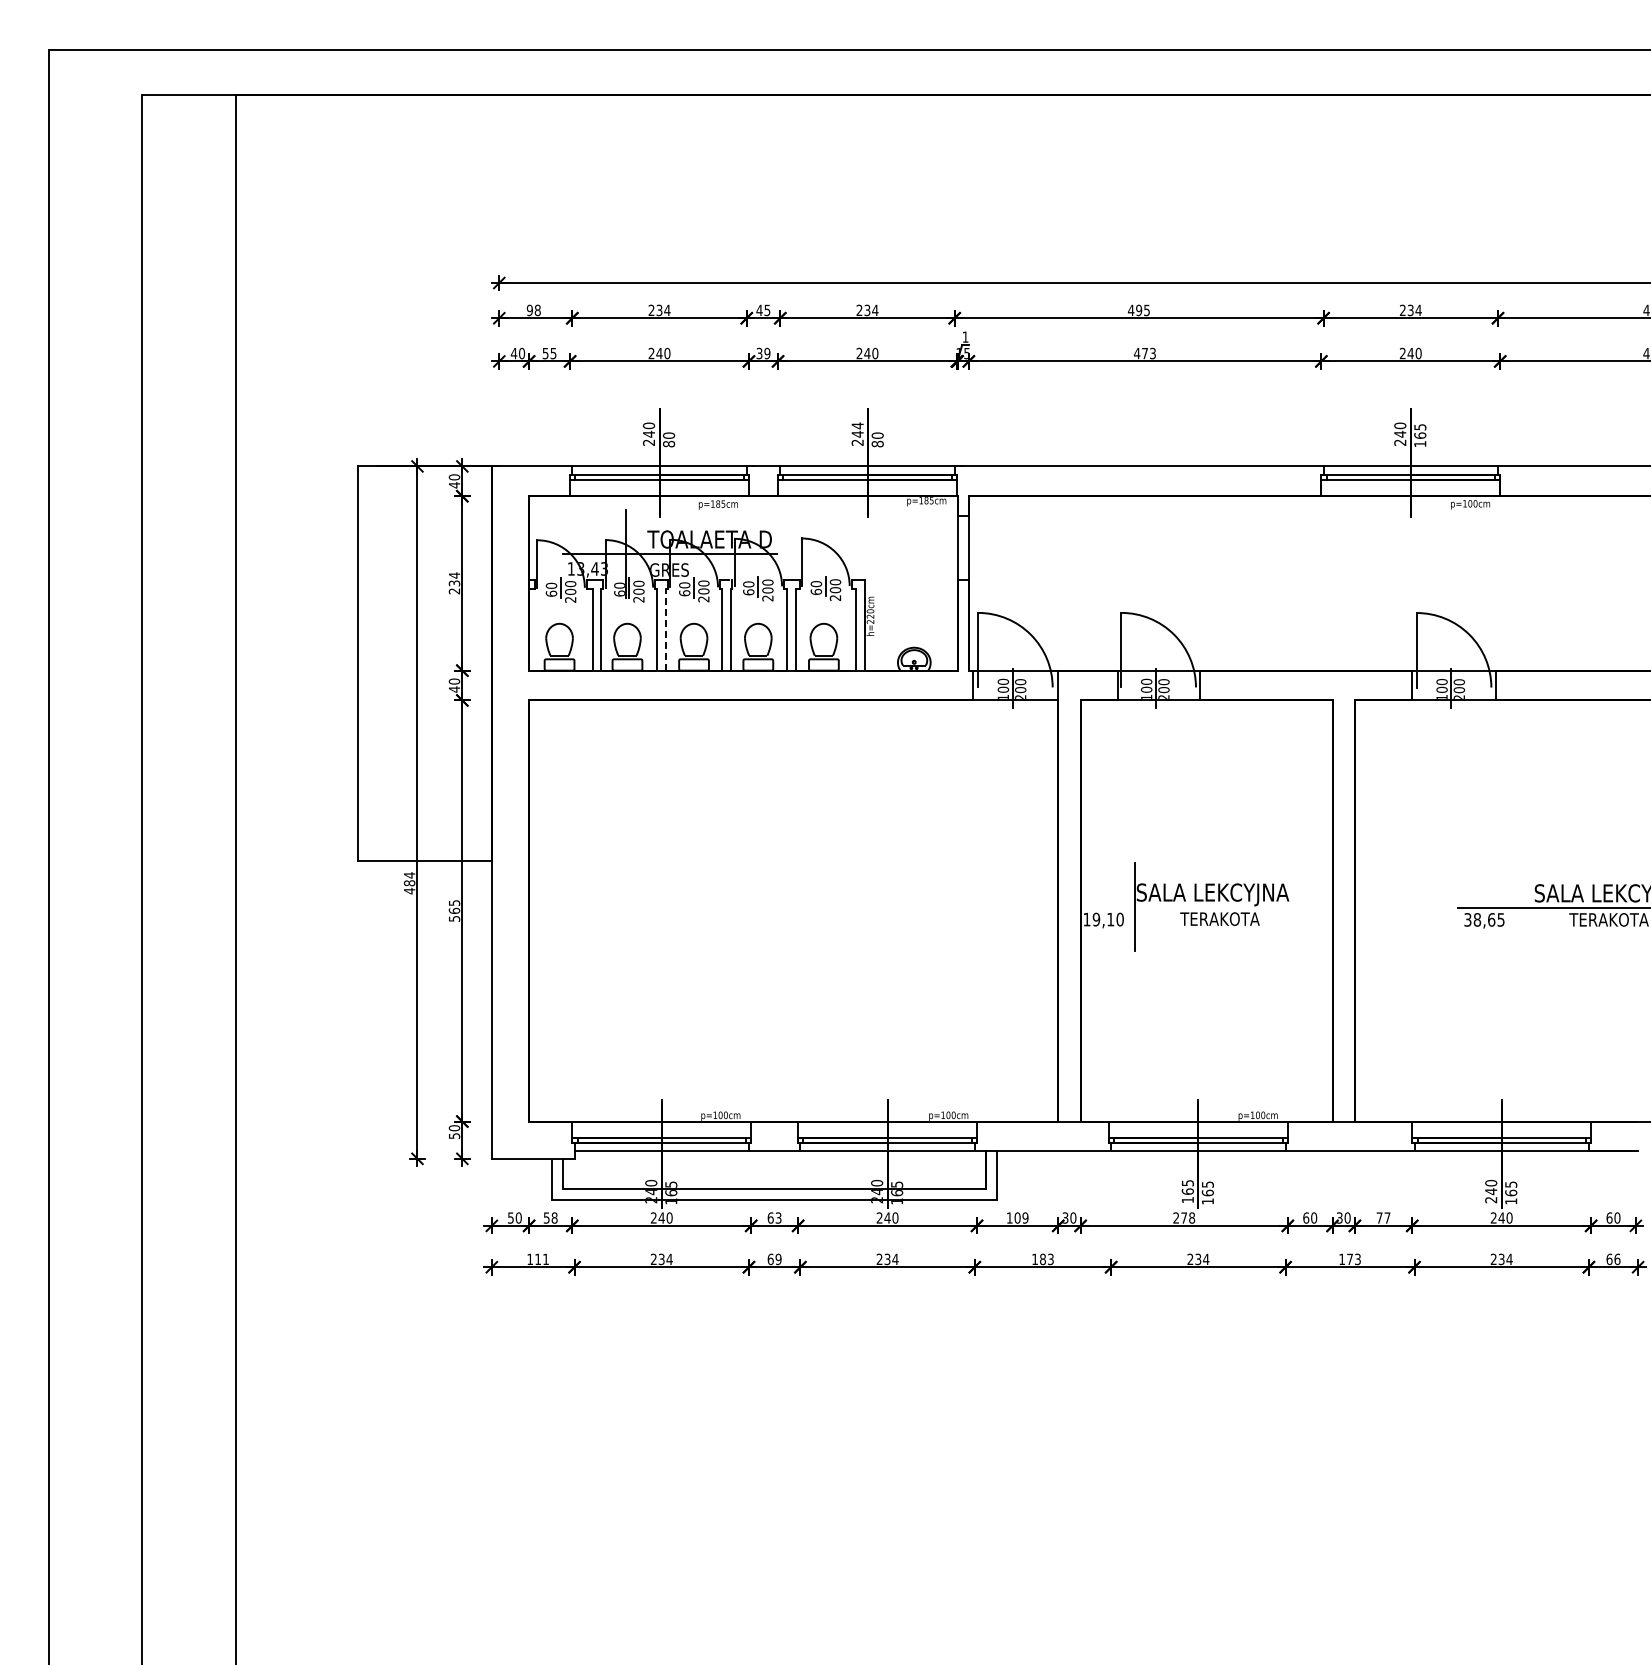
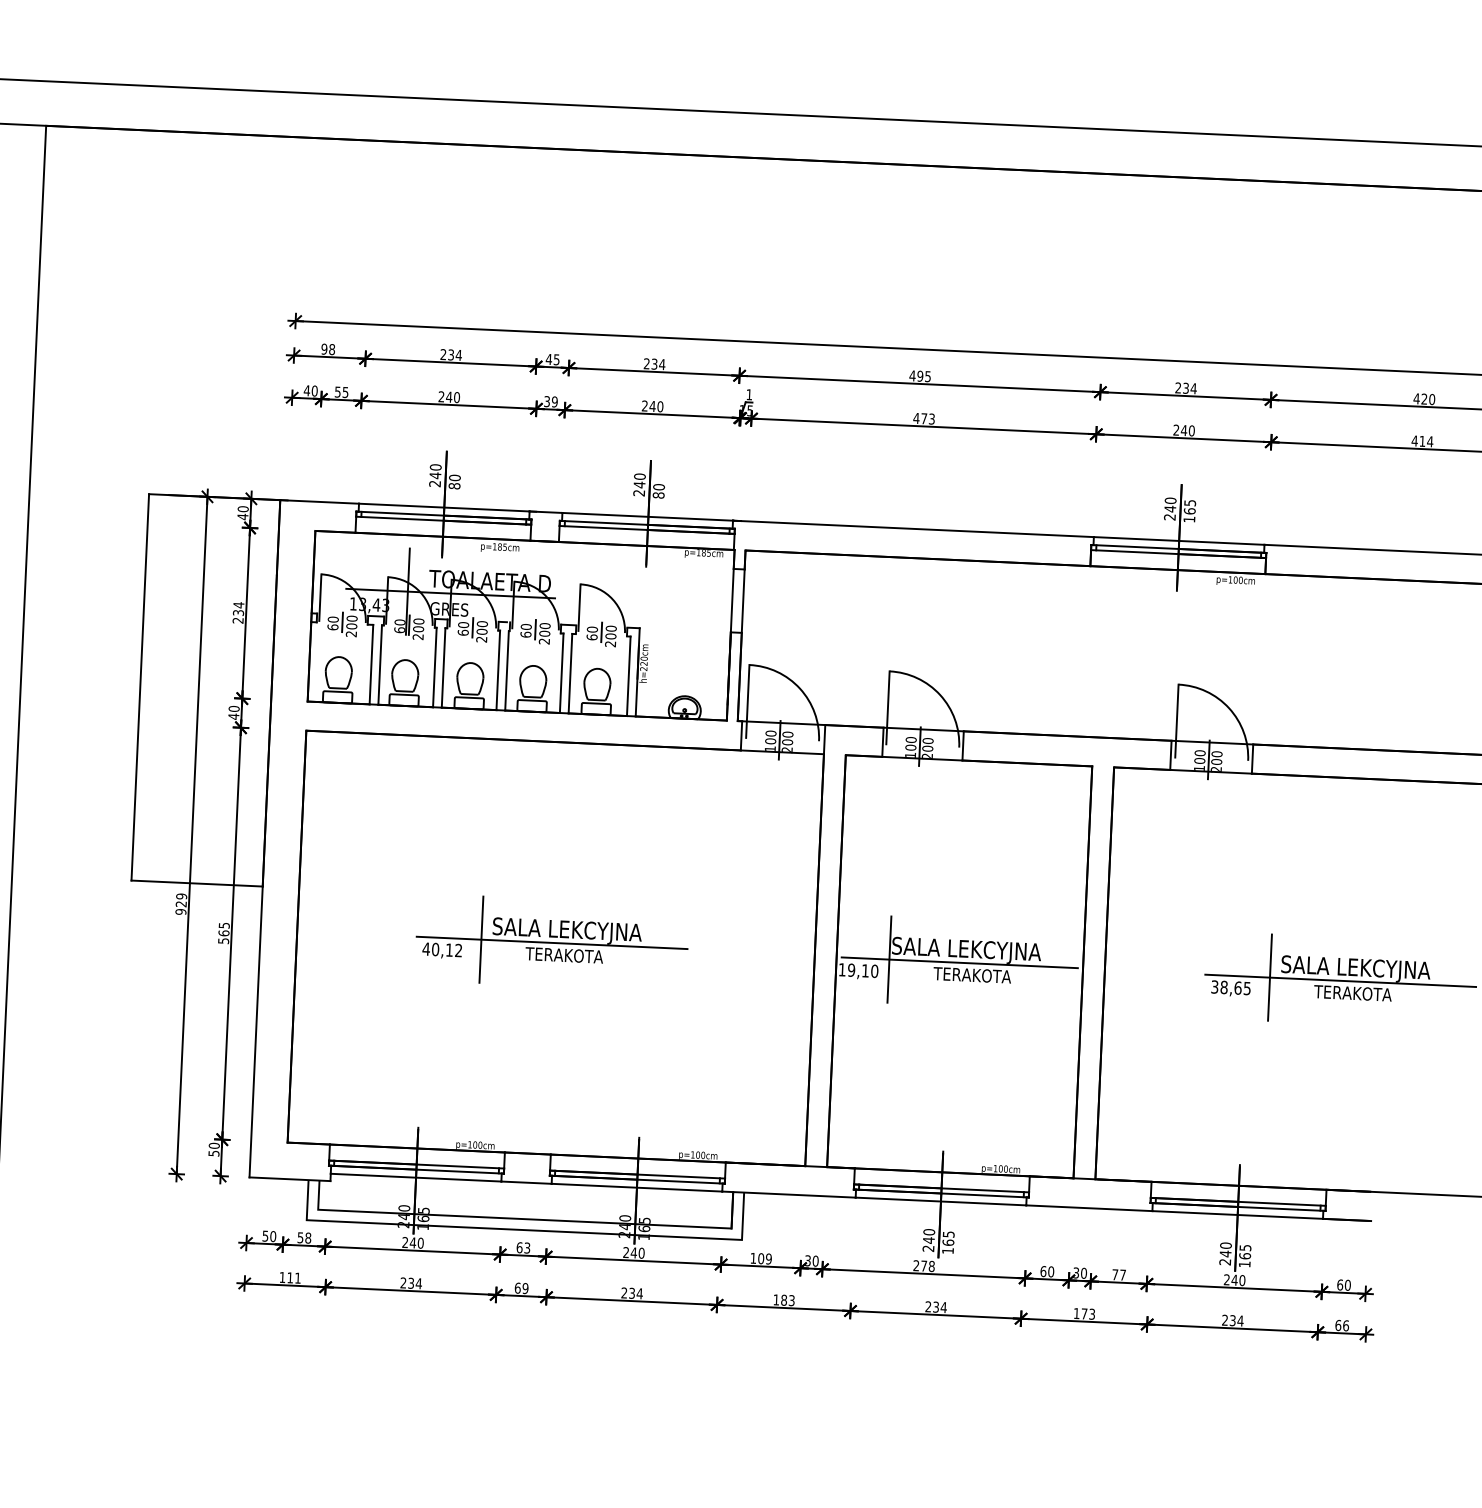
text: (857, 425) -> (639, 476), 244 -> 240
line: (666, 630) -> (443, 668), dashed -> solid
text: (409, 883) -> (181, 904), 484 -> 929
part: (789, 905) -> (551, 942), added
line: (1206, 906) -> (959, 962), added
line: (1523, 907) -> (1269, 977), added
text: (1187, 1191) -> (928, 1240), 165 -> 240

